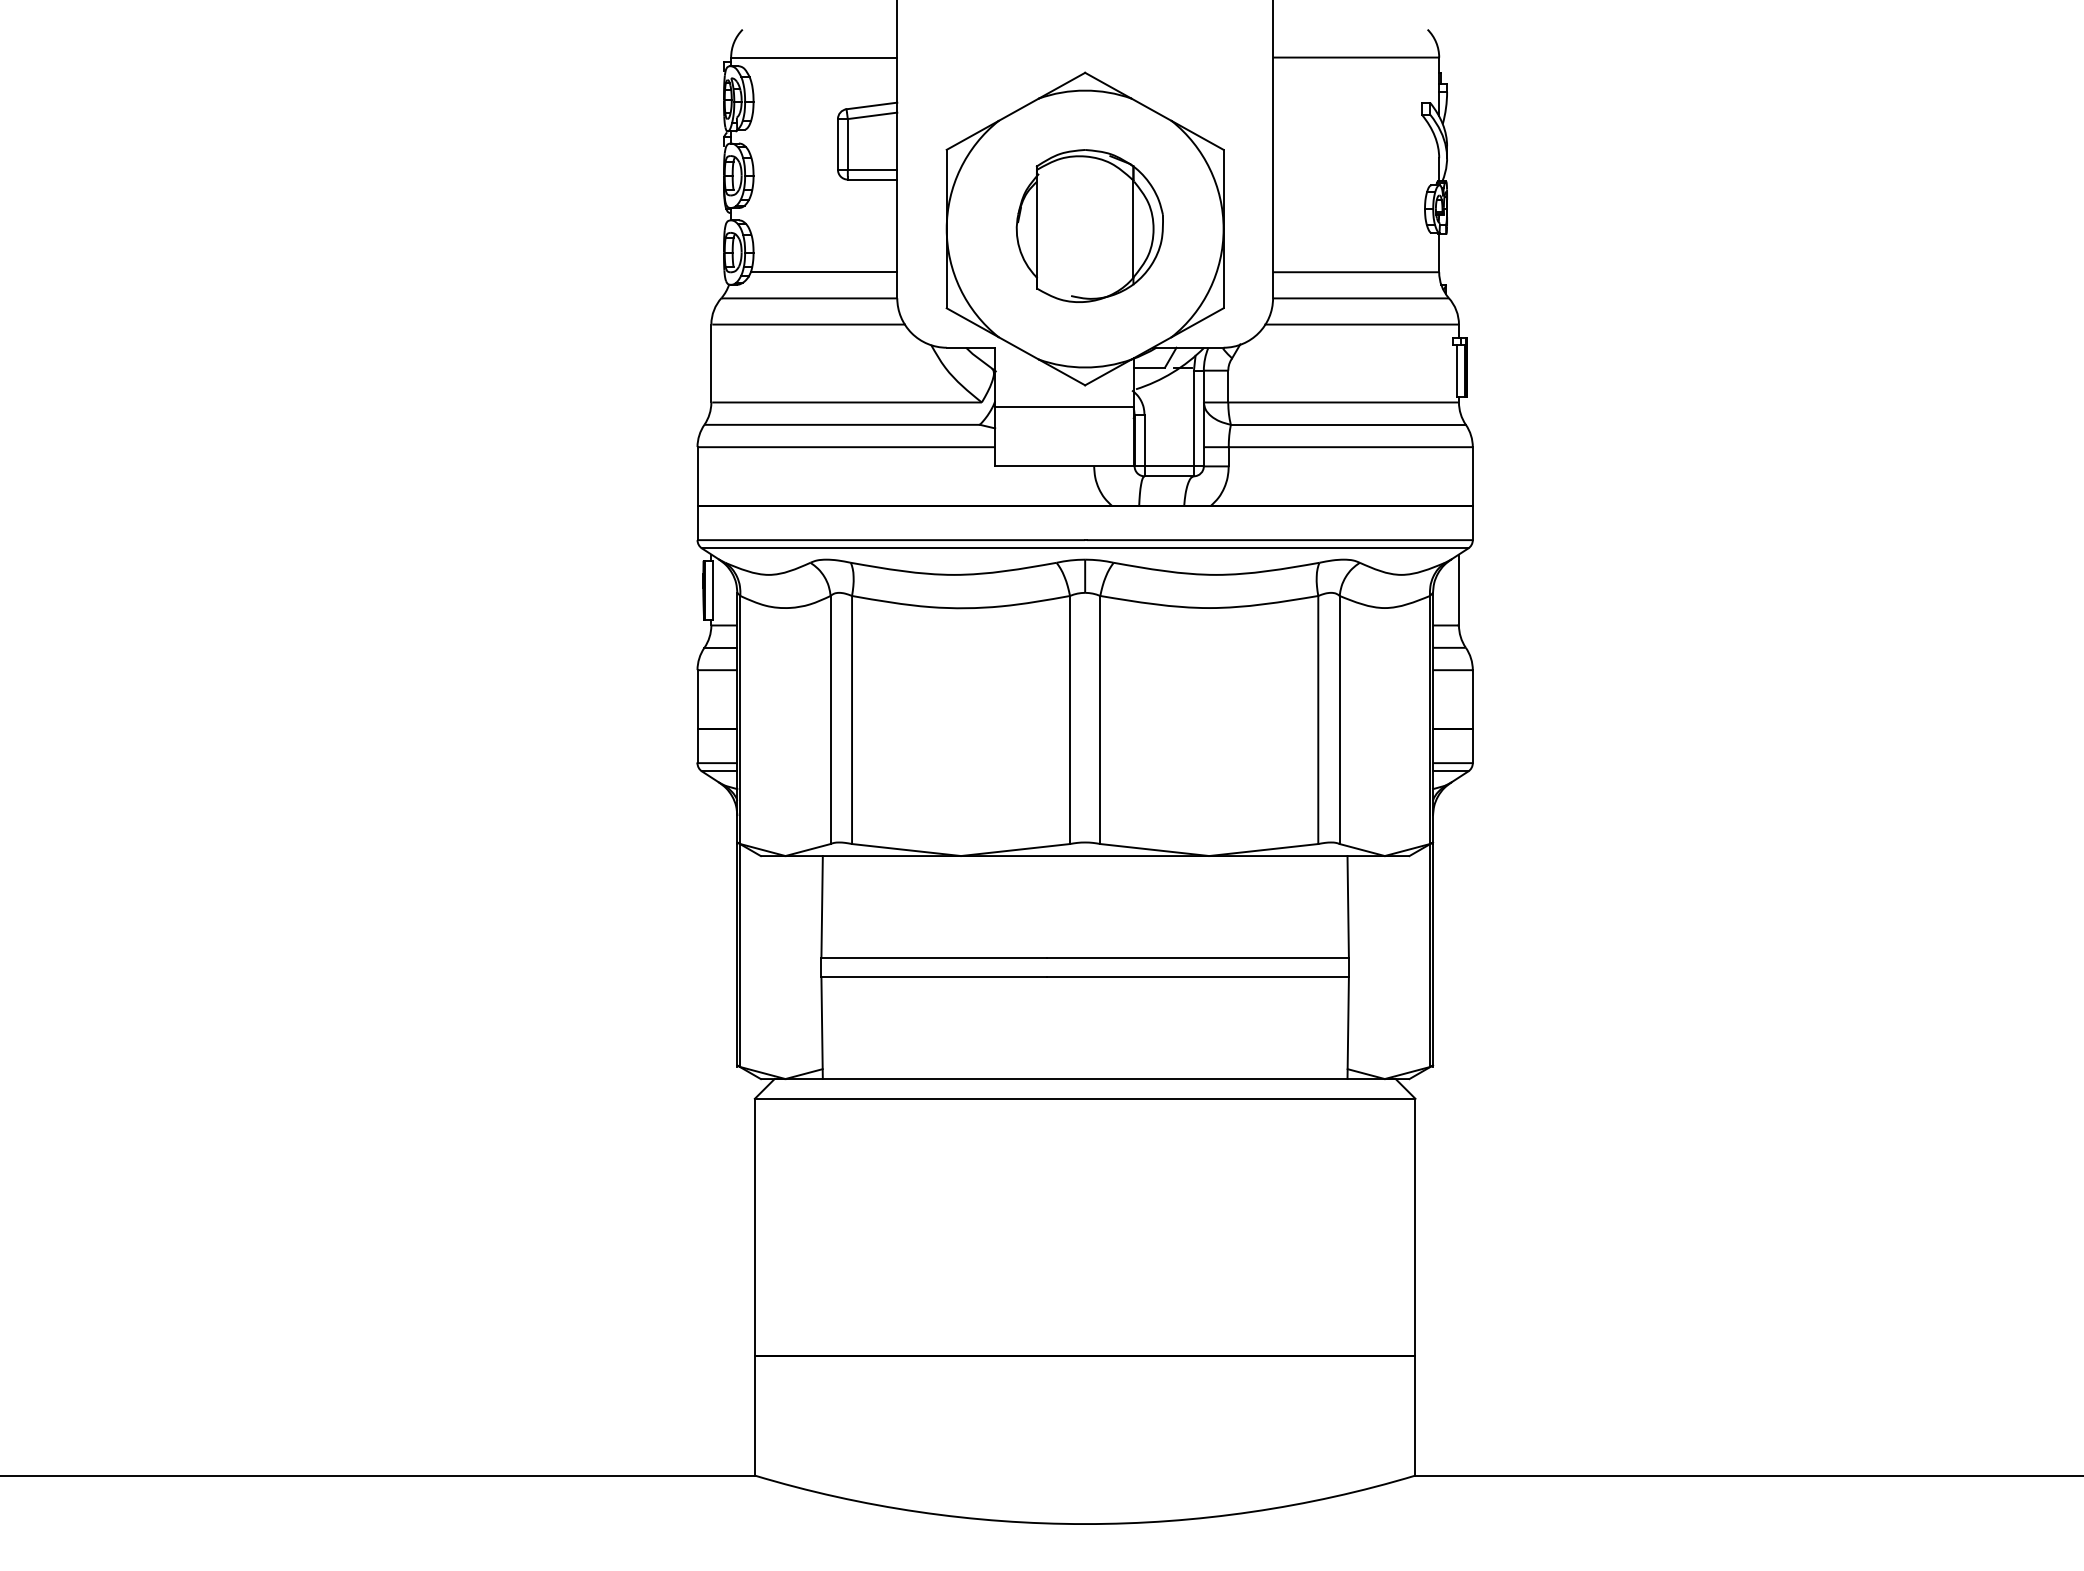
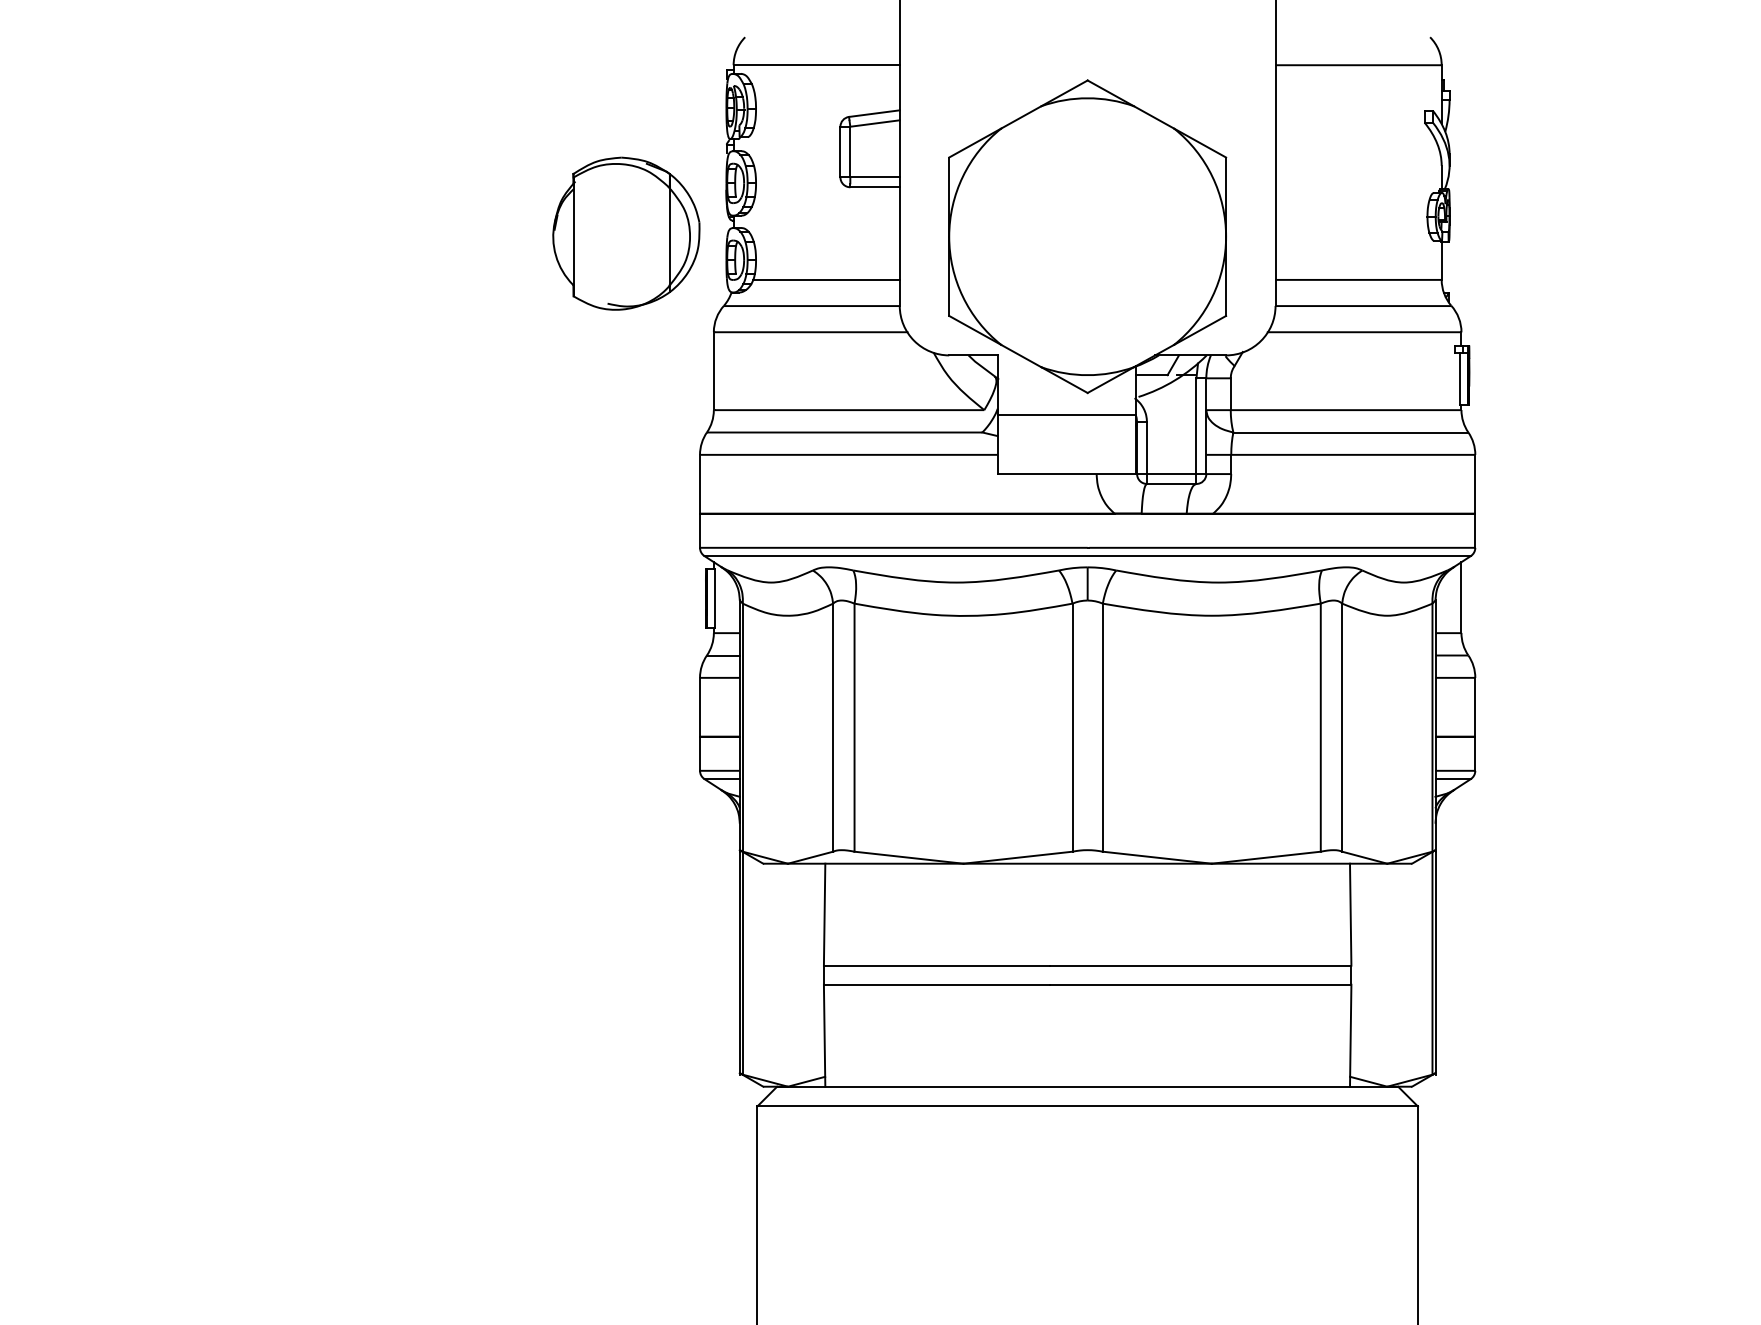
part: (1089, 225) -> (625, 233), moved

